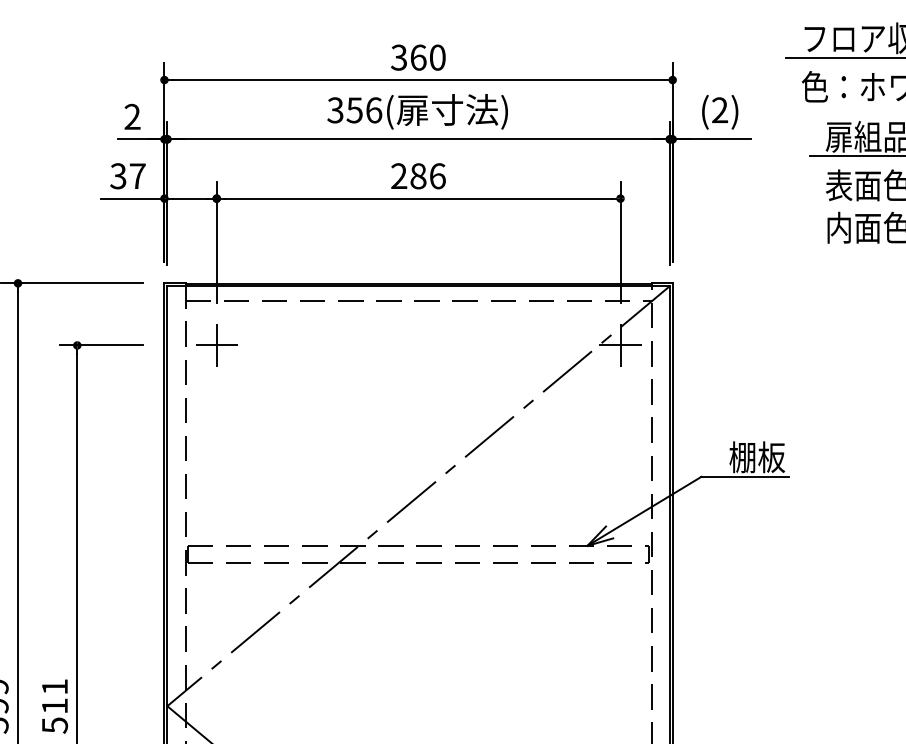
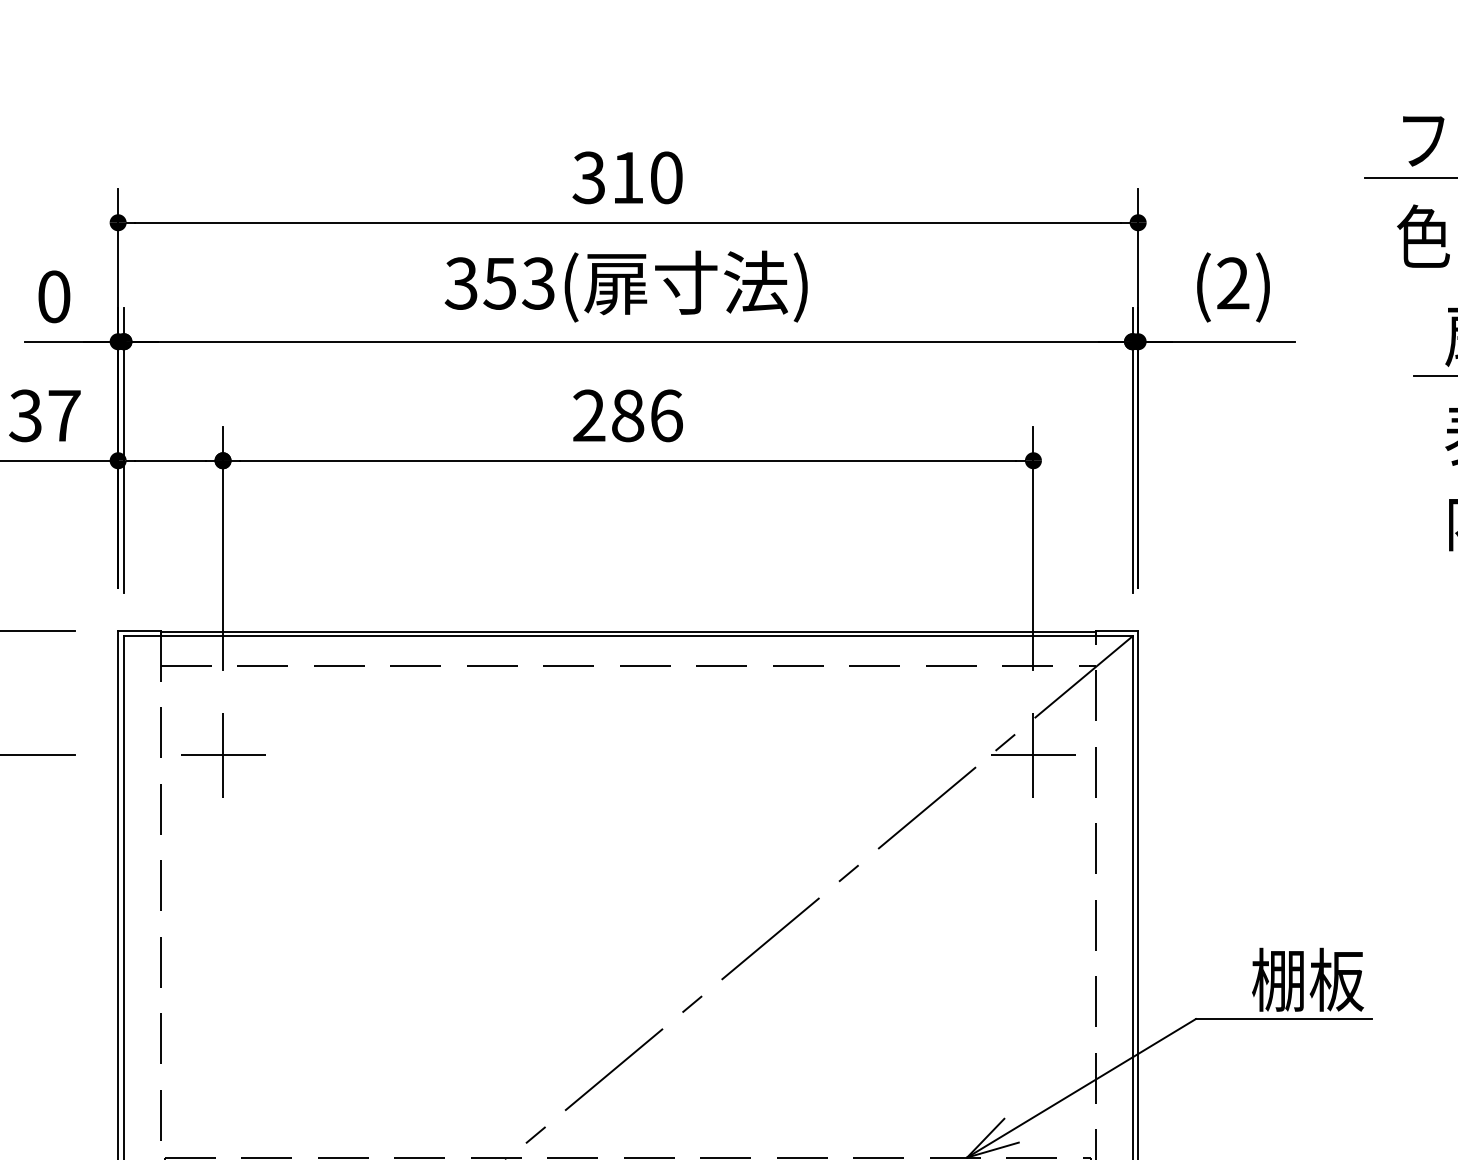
text: (418, 57) -> (627, 177), 360 -> 310
text: (373, 110) -> (537, 283), 356( -> 353(
text: (132, 117) -> (53, 297), 2 -> 0

